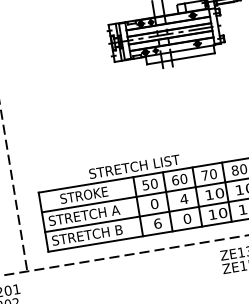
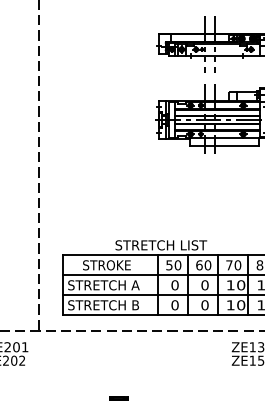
text: (183, 199) -> (204, 285), 4 -> 0
text: (157, 224) -> (174, 305), 6 -> 0

